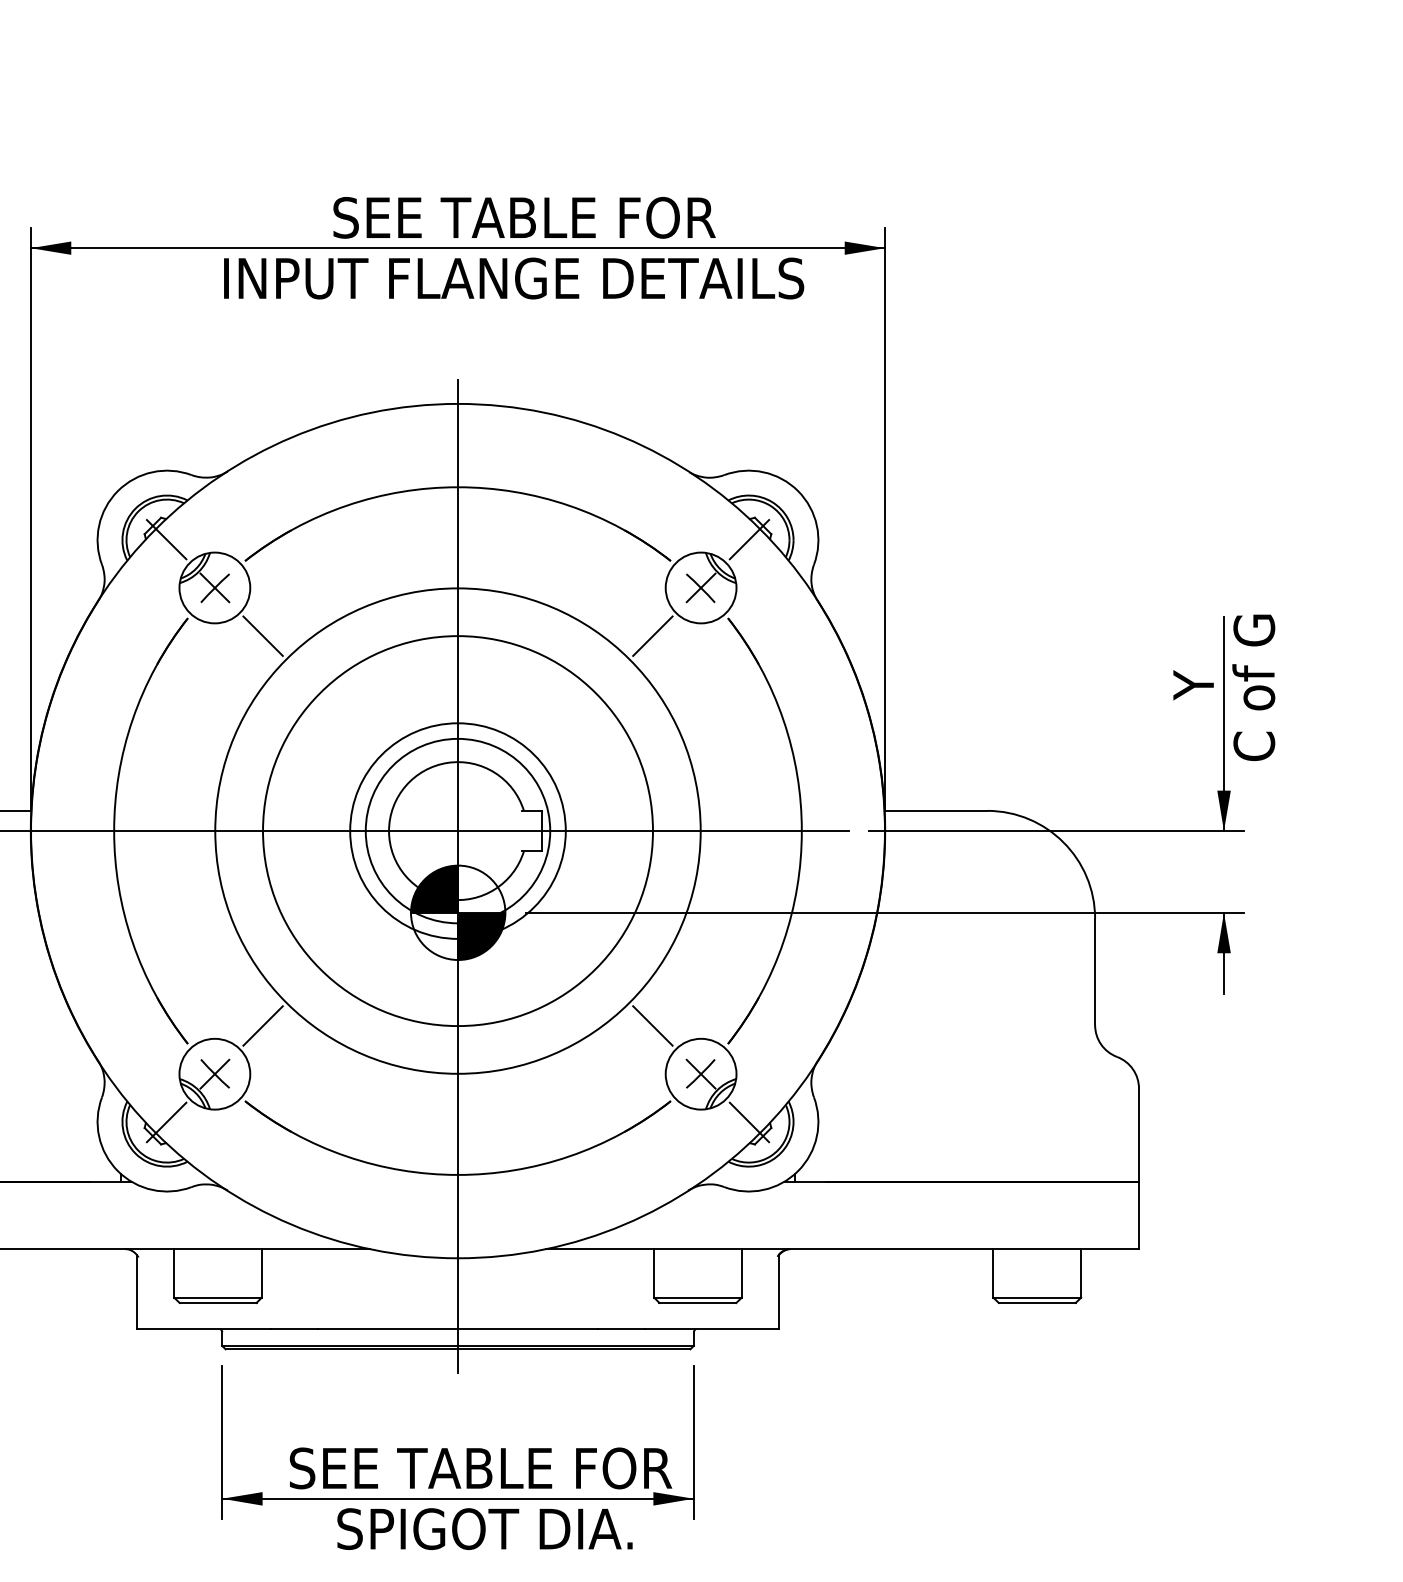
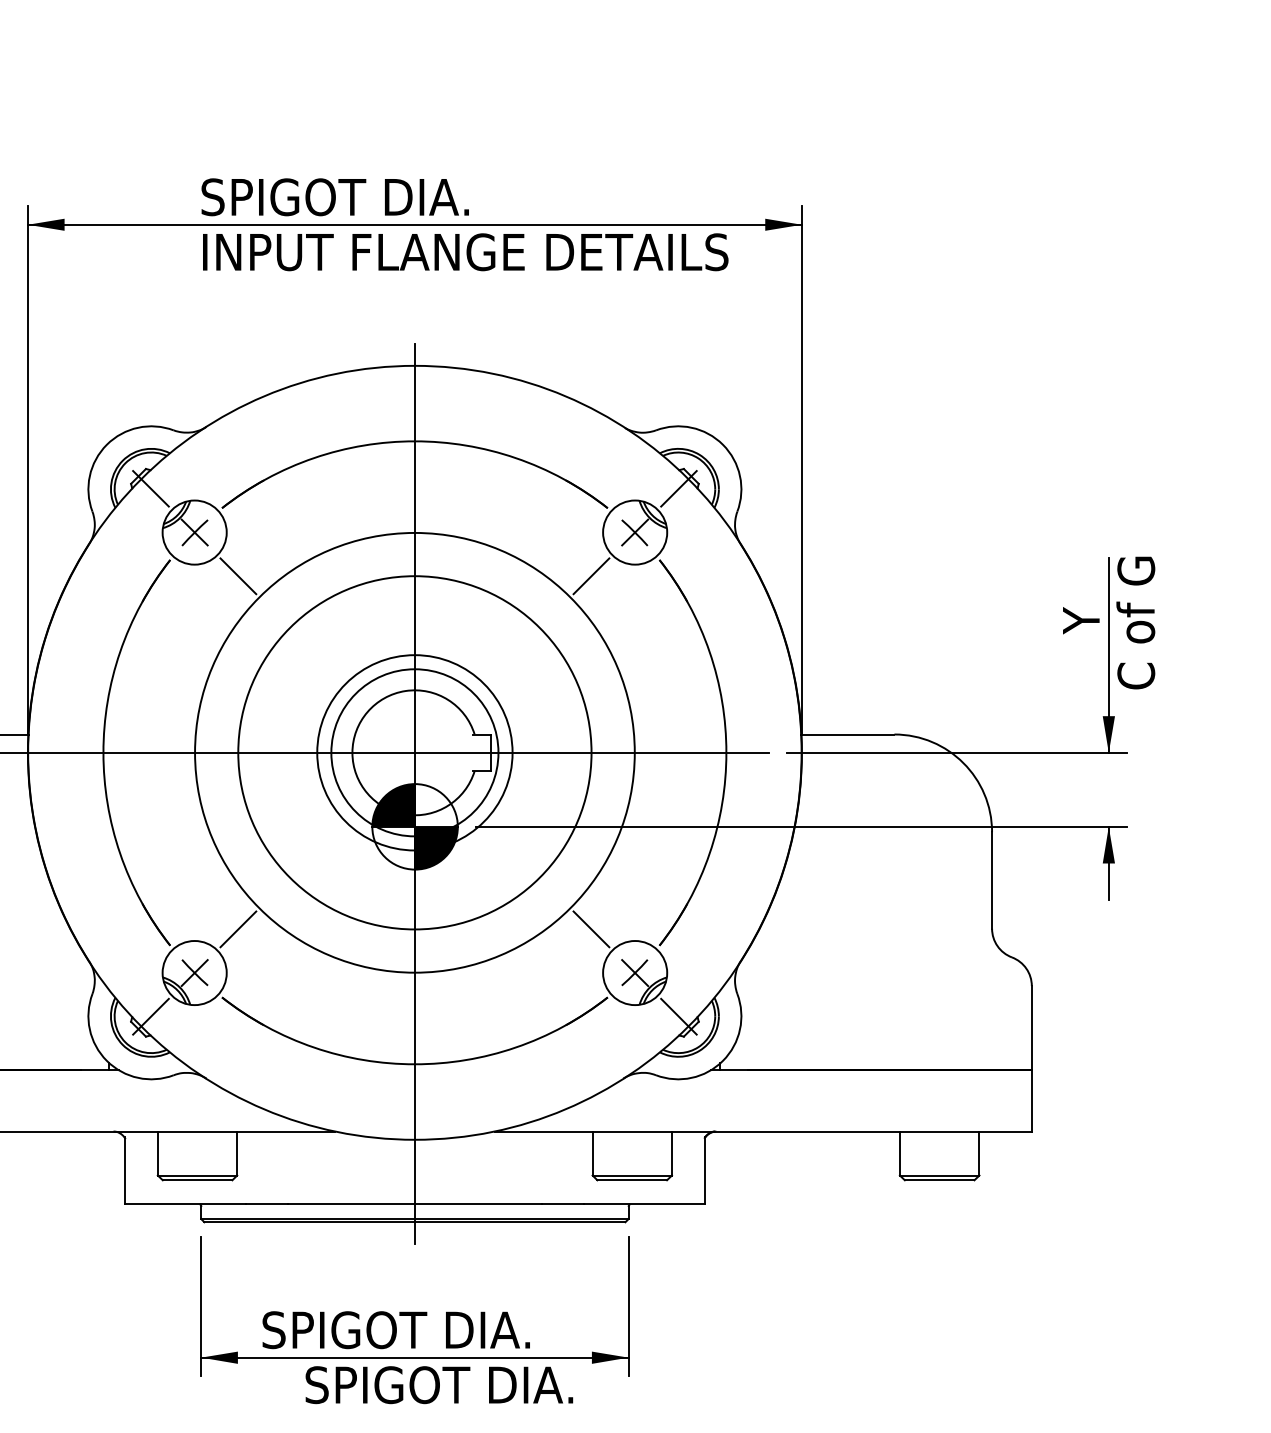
text: (468, 218) -> (424, 197), SEE TABLE FOR -> SPIGOT DIA.
text: (499, 1468) -> (452, 1330), SEE TABLE FOR -> SPIGOT DIA.

